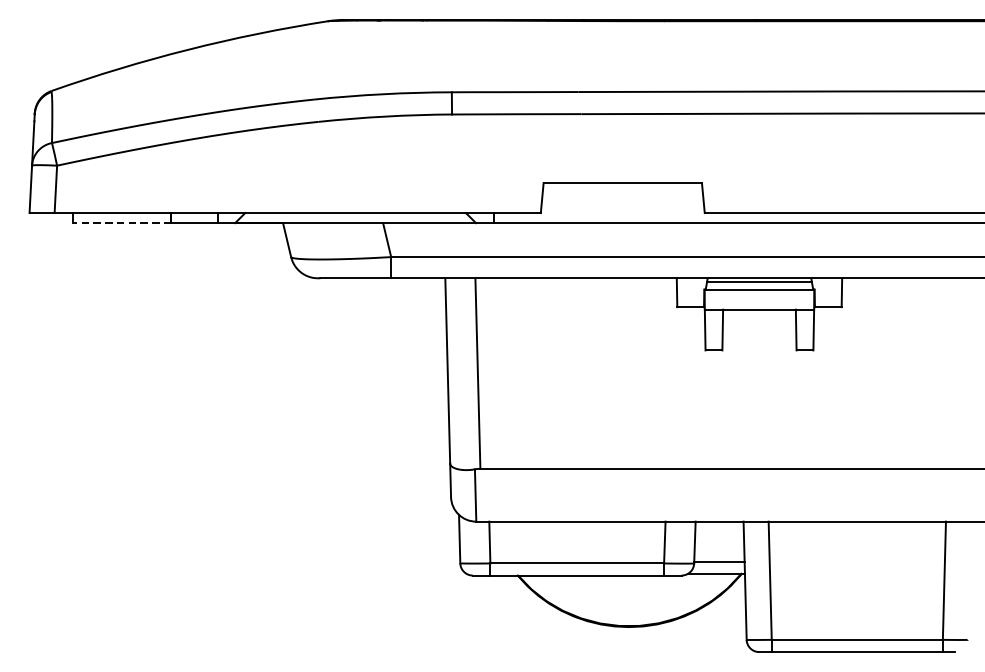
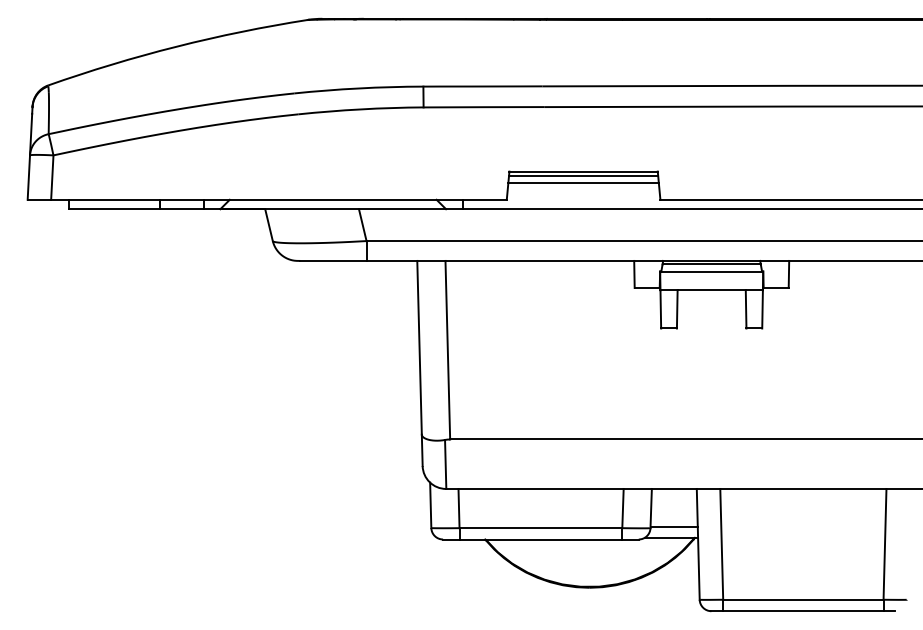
line: (622, 188) -> (583, 176), added
line: (622, 195) -> (583, 183), added
line: (122, 223) -> (114, 209), dashed -> solid

